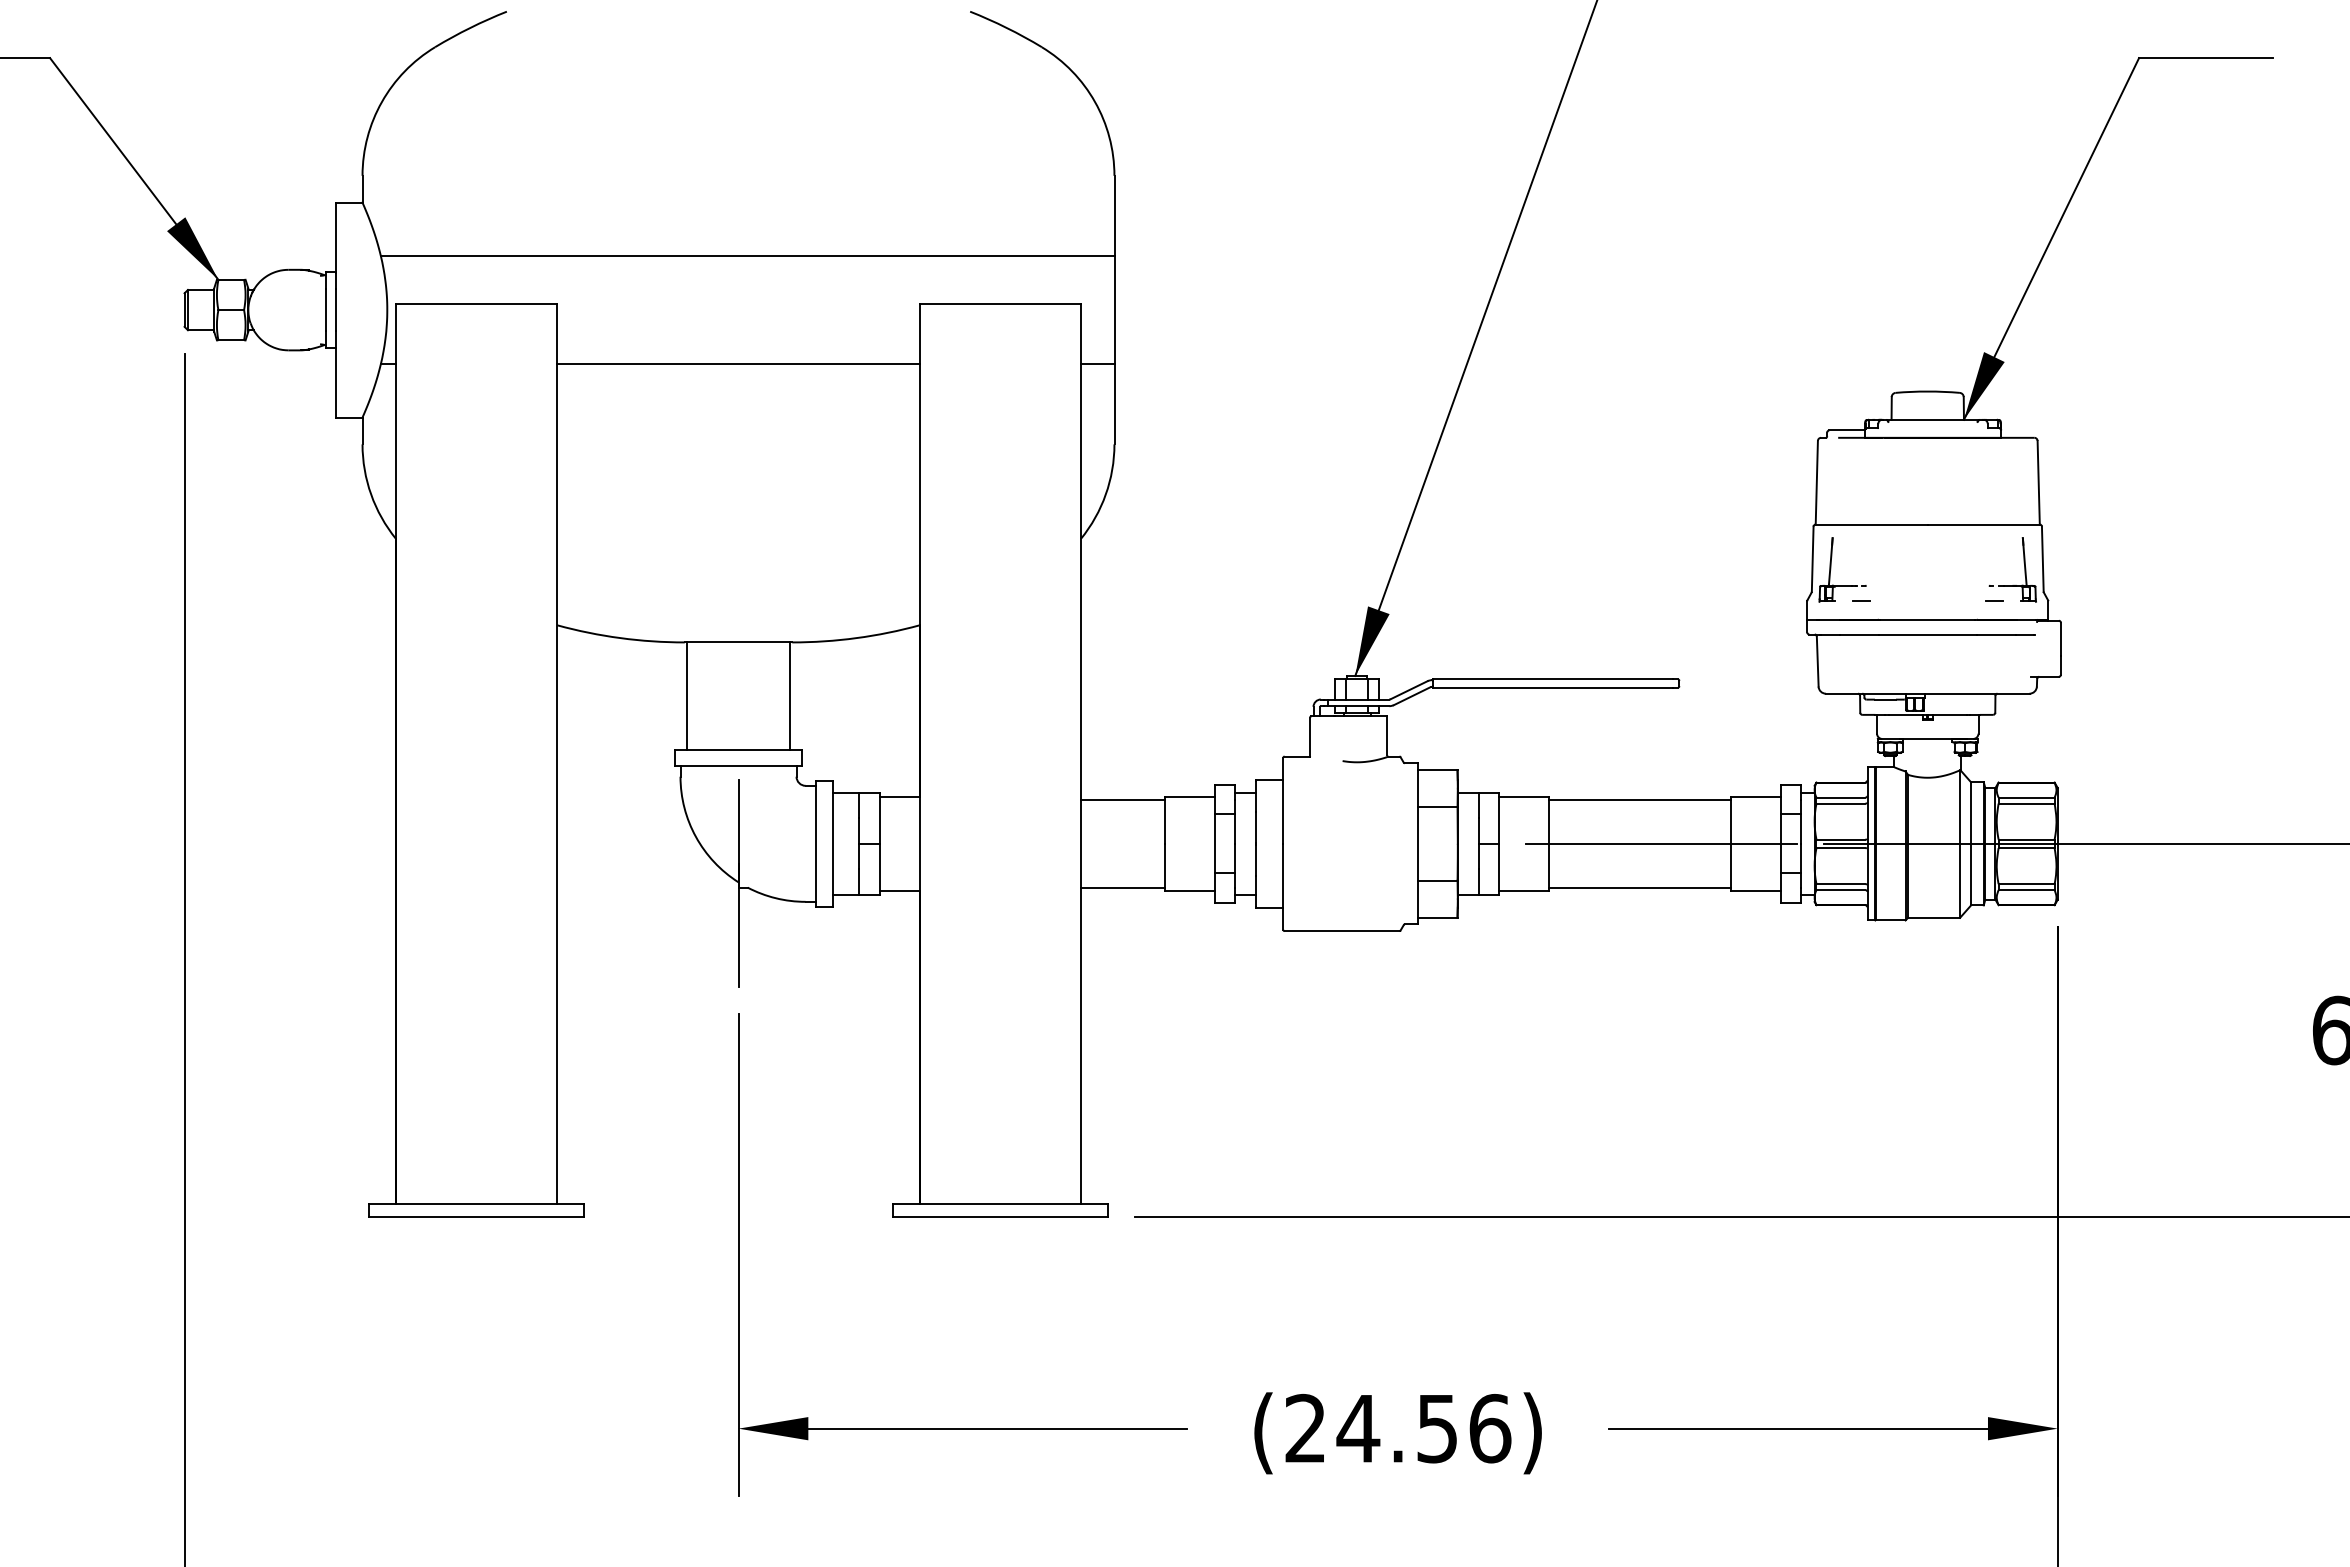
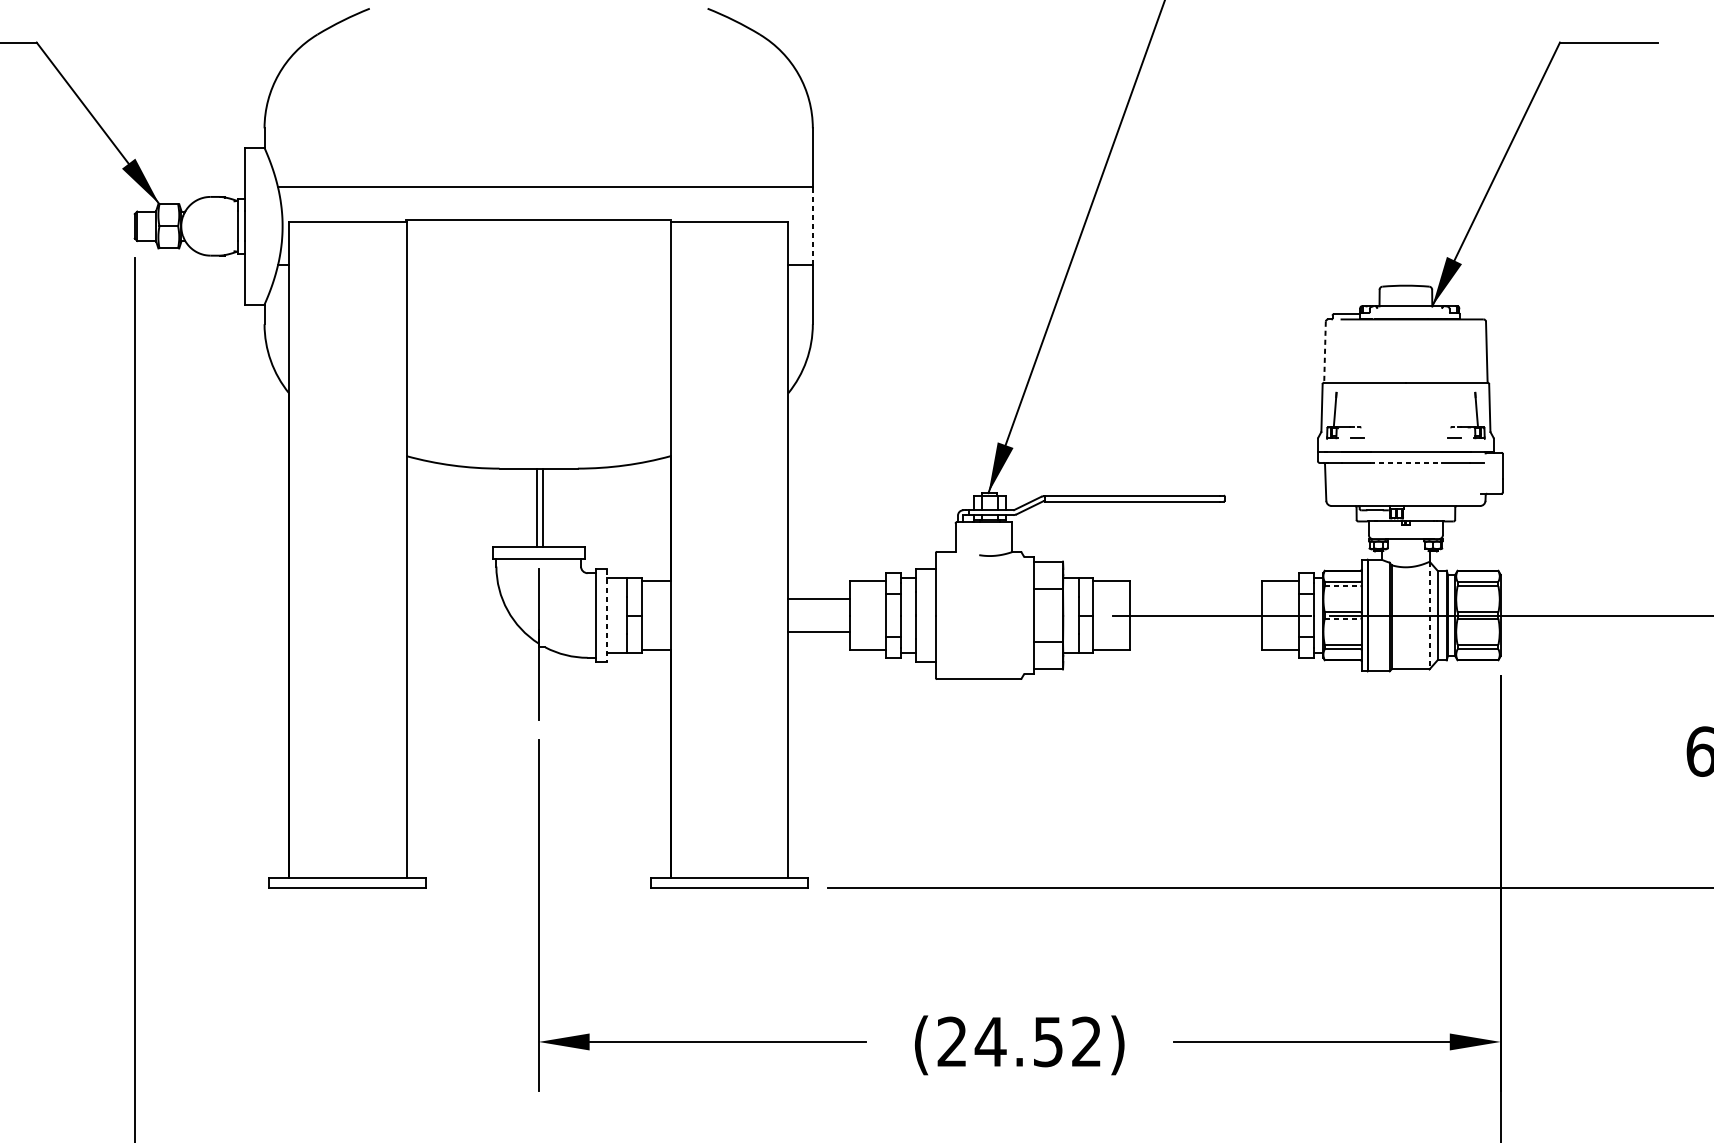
line: (1114, 310) -> (812, 226), solid -> dashed
line: (738, 363) -> (538, 220), moved
line: (1816, 482) -> (1324, 352), solid -> dashed
line: (1927, 634) -> (1405, 462), solid -> dashed
line: (687, 695) -> (543, 507), moved
line: (789, 695) -> (537, 507), moved
line: (1122, 800) -> (818, 632), moved
line: (1639, 800) -> (1195, 583), removed
line: (1841, 803) -> (1343, 586), solid -> dashed
line: (832, 844) -> (607, 615), solid -> dashed
line: (1960, 844) -> (1429, 615), solid -> dashed
line: (1841, 848) -> (1343, 618), solid -> dashed
line: (1122, 887) -> (818, 599), moved
line: (1639, 887) -> (1195, 647), removed
text: (1490, 1428) -> (1087, 1041), (24.56) -> (24.52)

